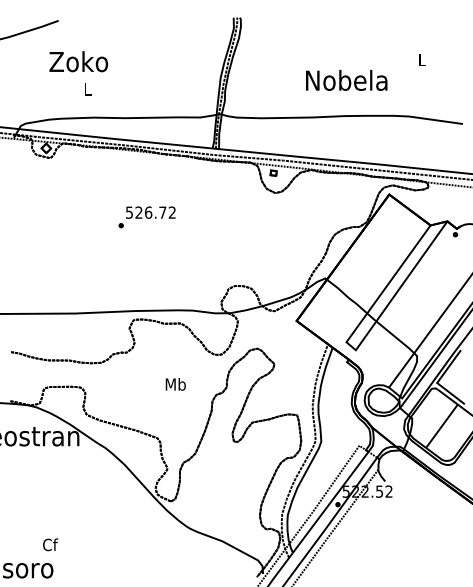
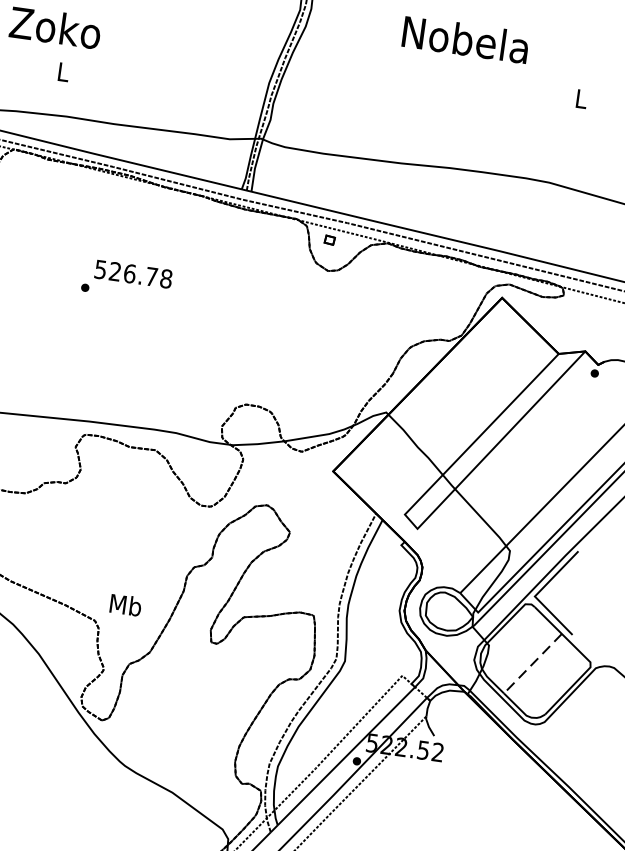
text: (346, 80) -> (465, 39), moved
text: (172, 212) -> (166, 278), 526.72 -> 526.78
text: (175, 384) -> (125, 605), moved
line: (441, 426) -> (532, 663), solid -> dashed

